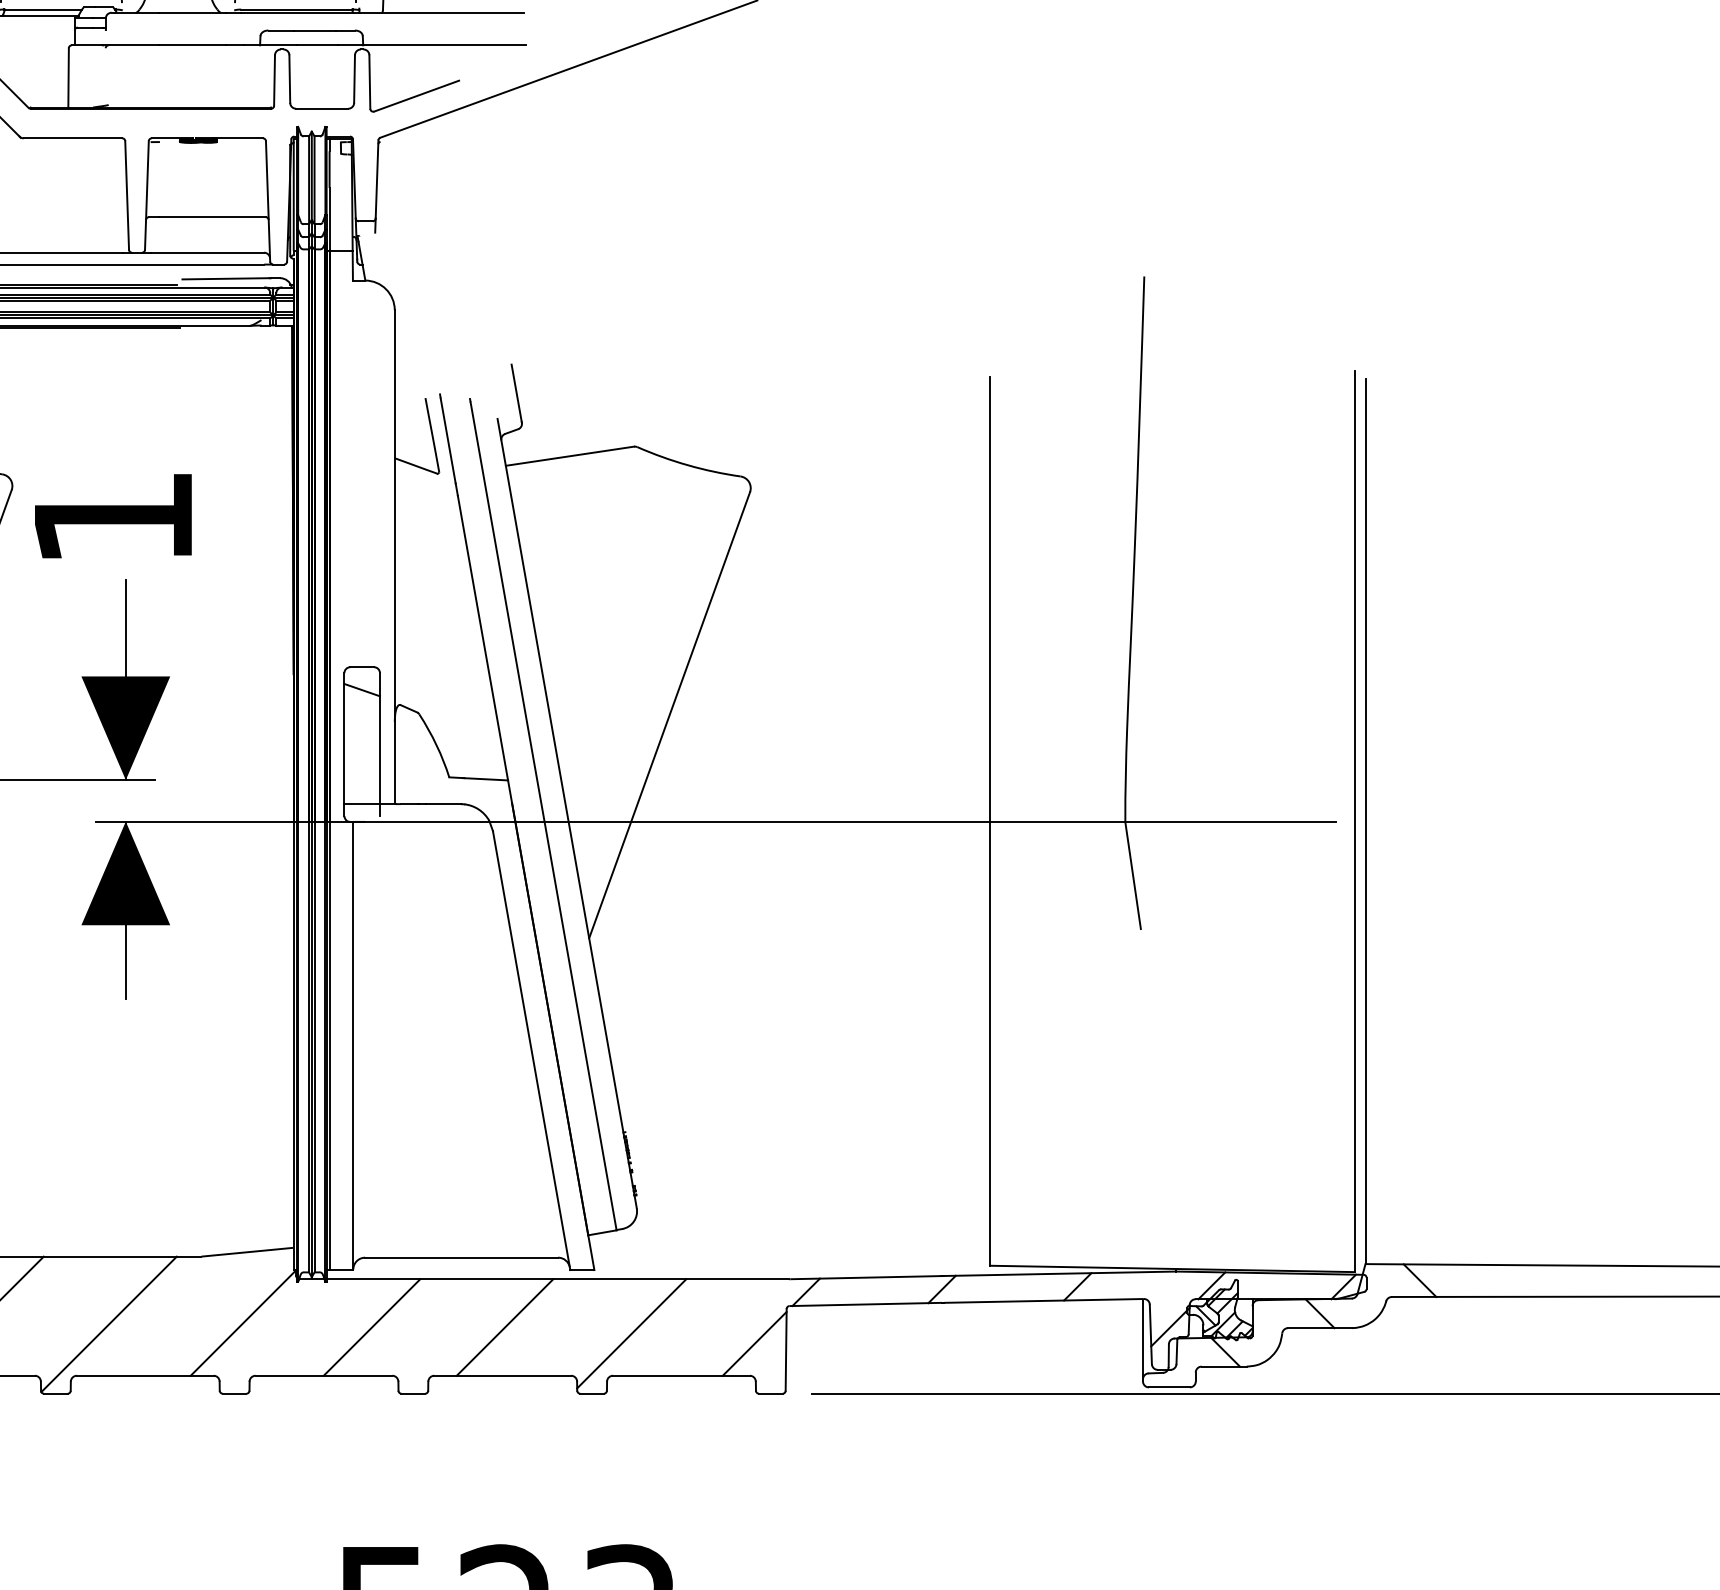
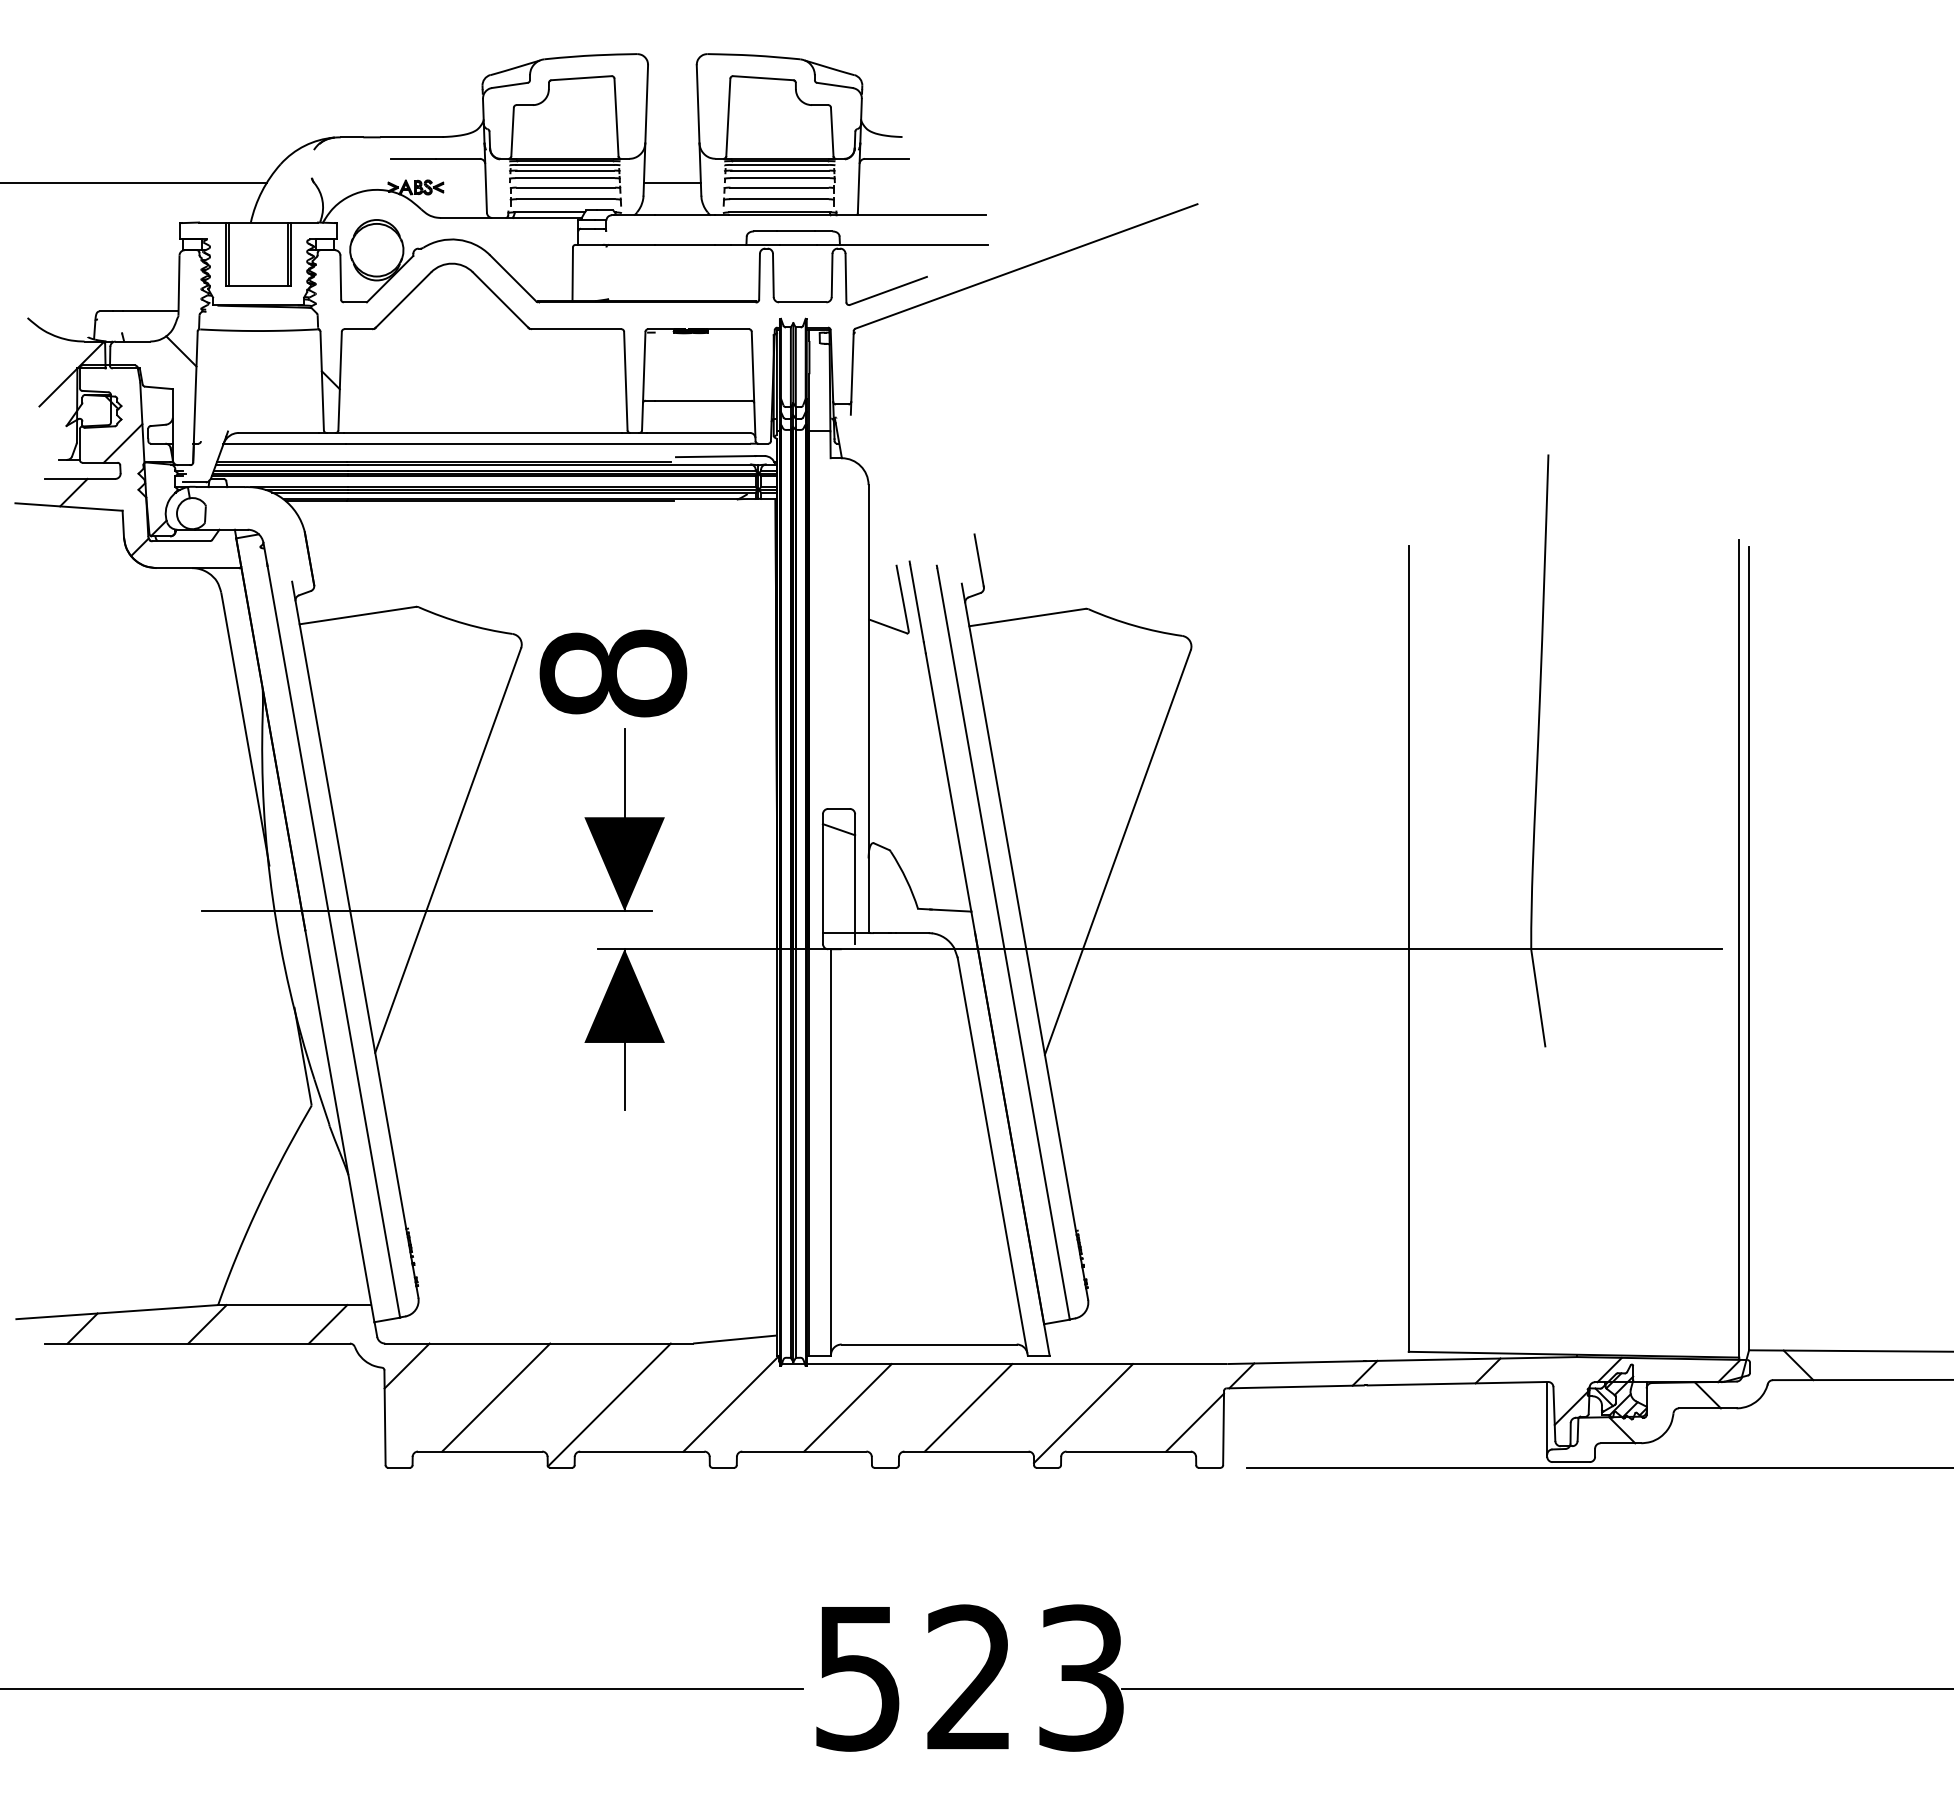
text: (113, 517) -> (613, 673), 1 -> 8

